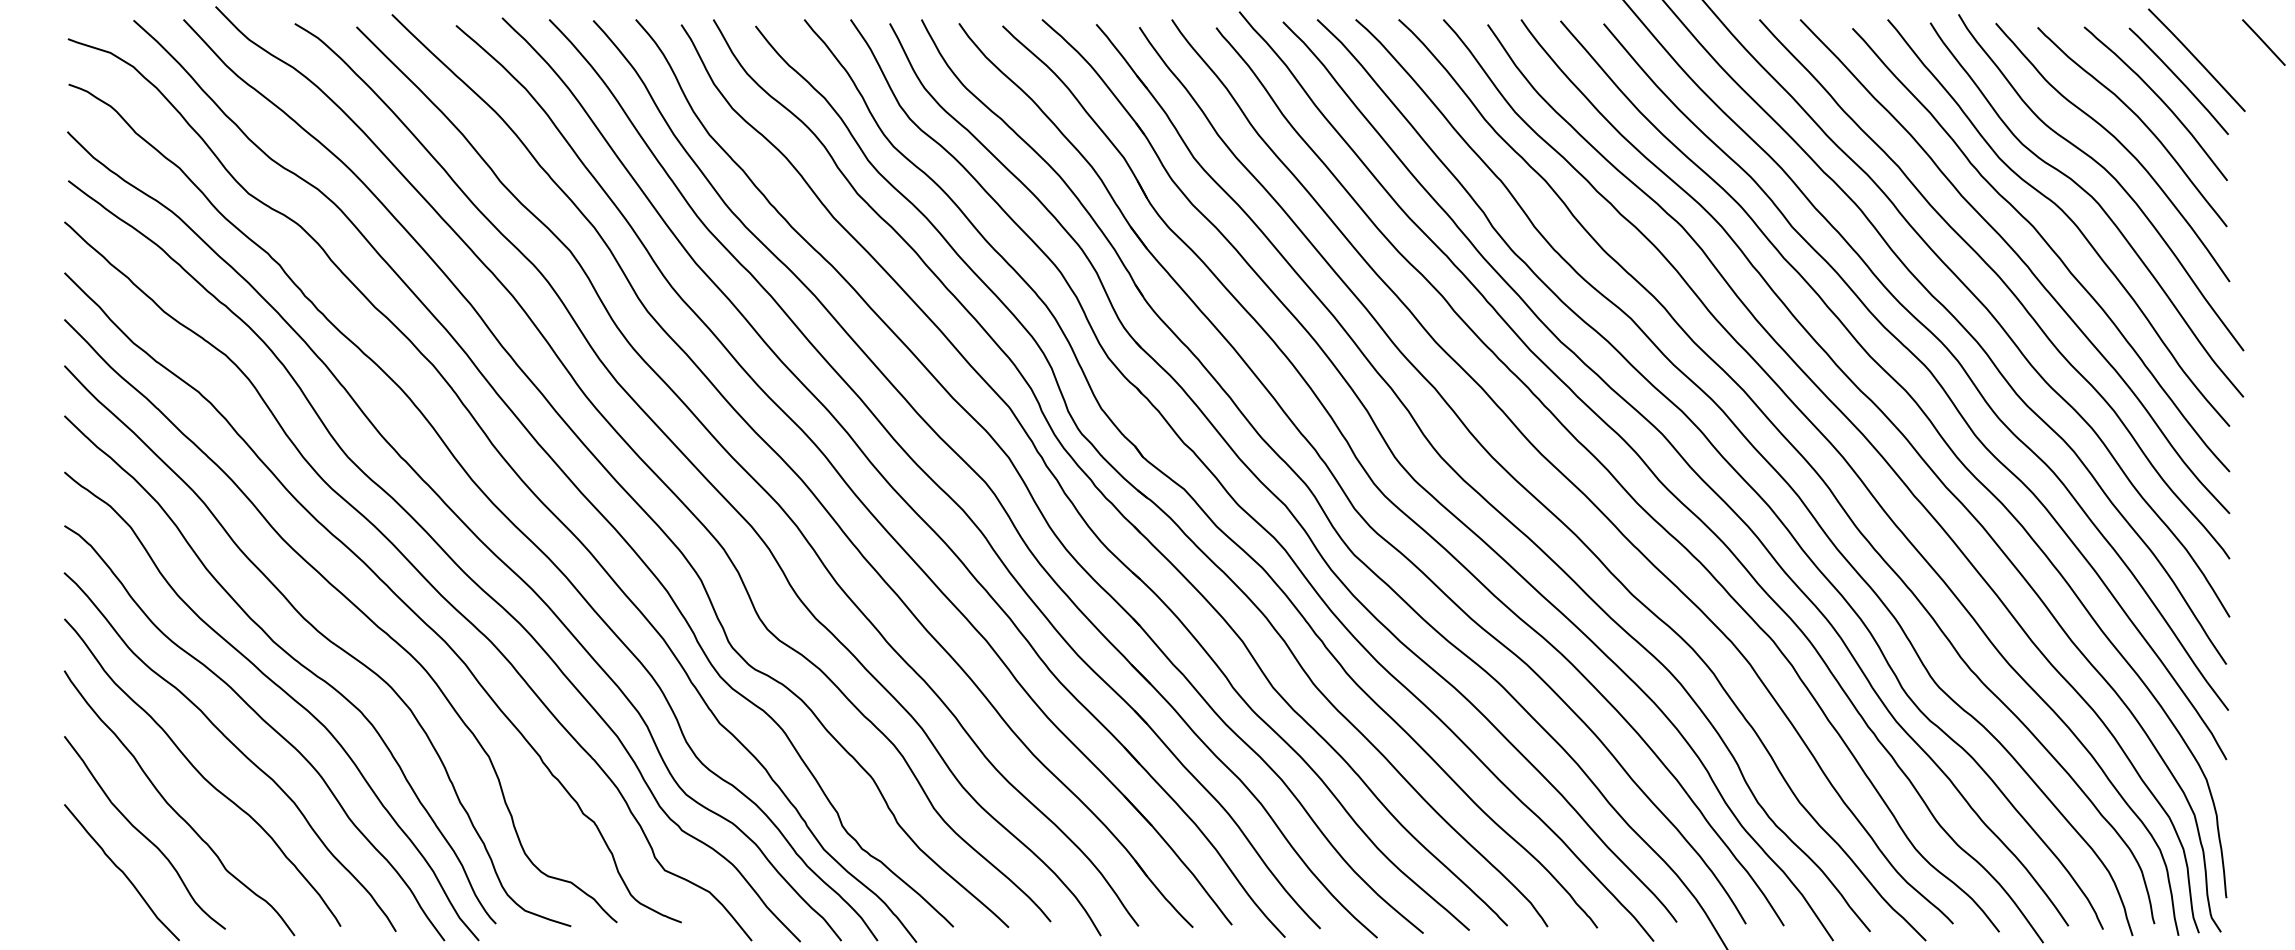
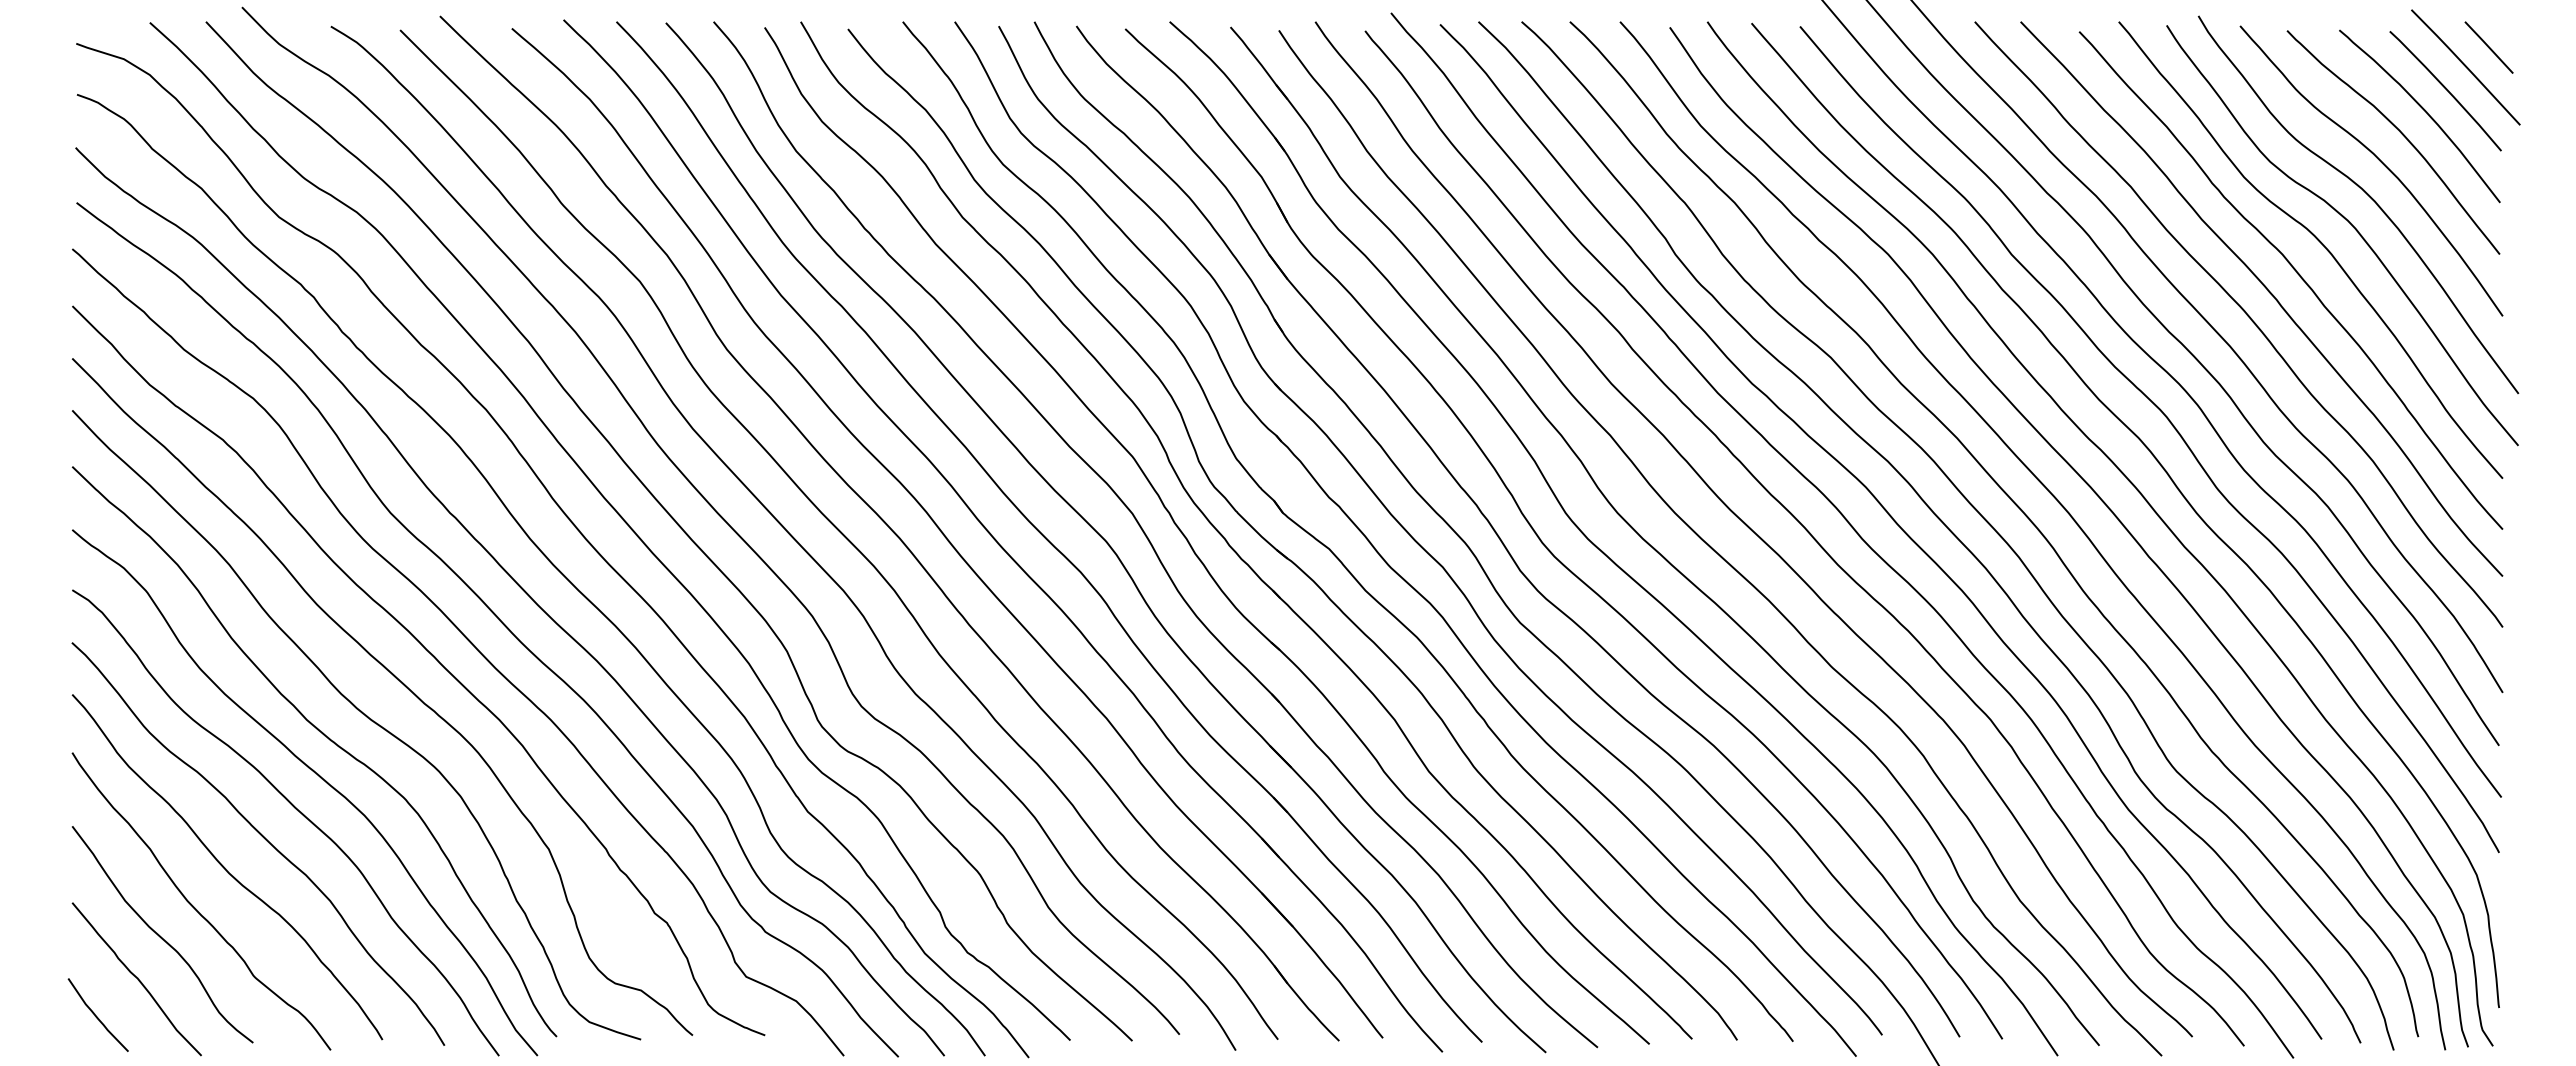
line: (2263, 42) -> (2488, 47), moved
curve: (85, 904) -> (96, 1015), added

